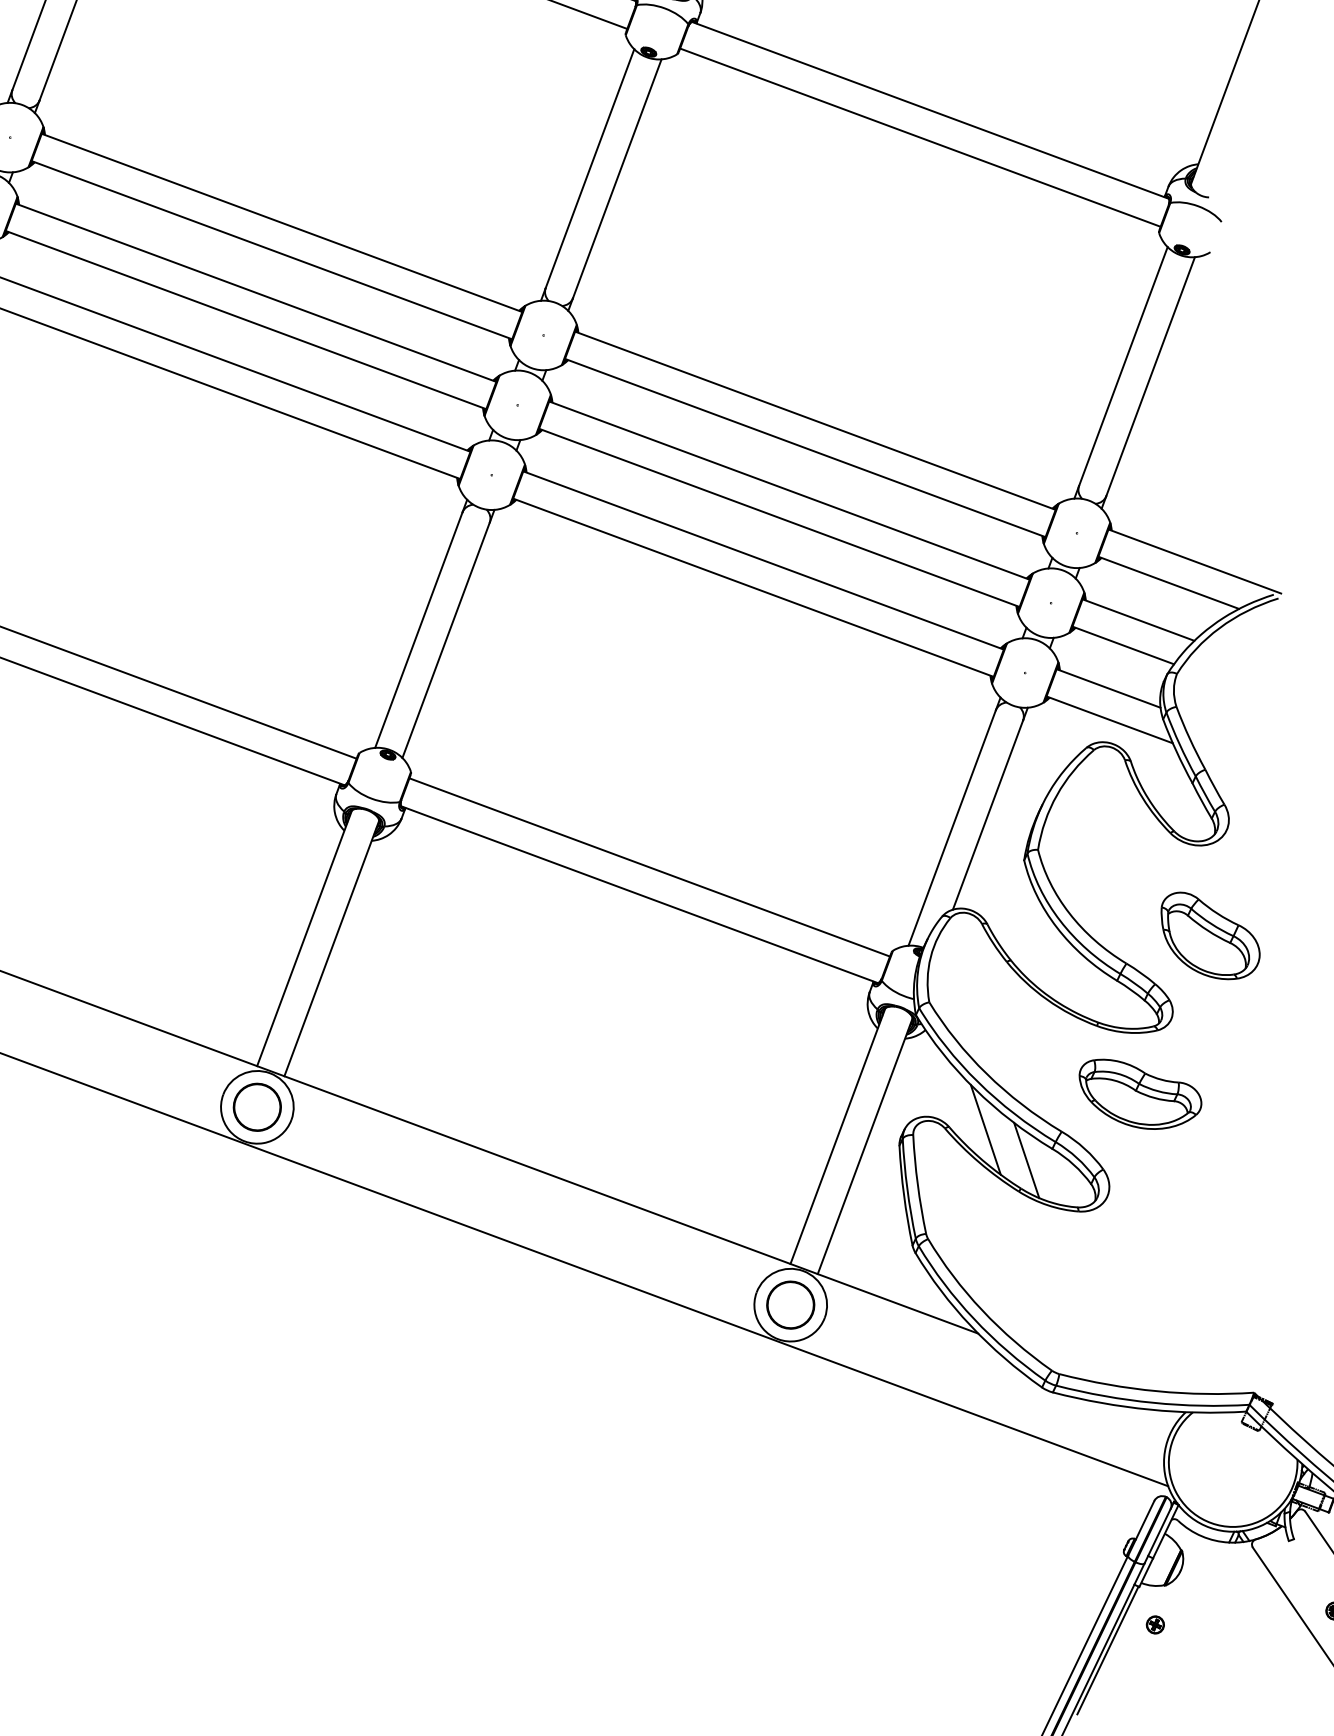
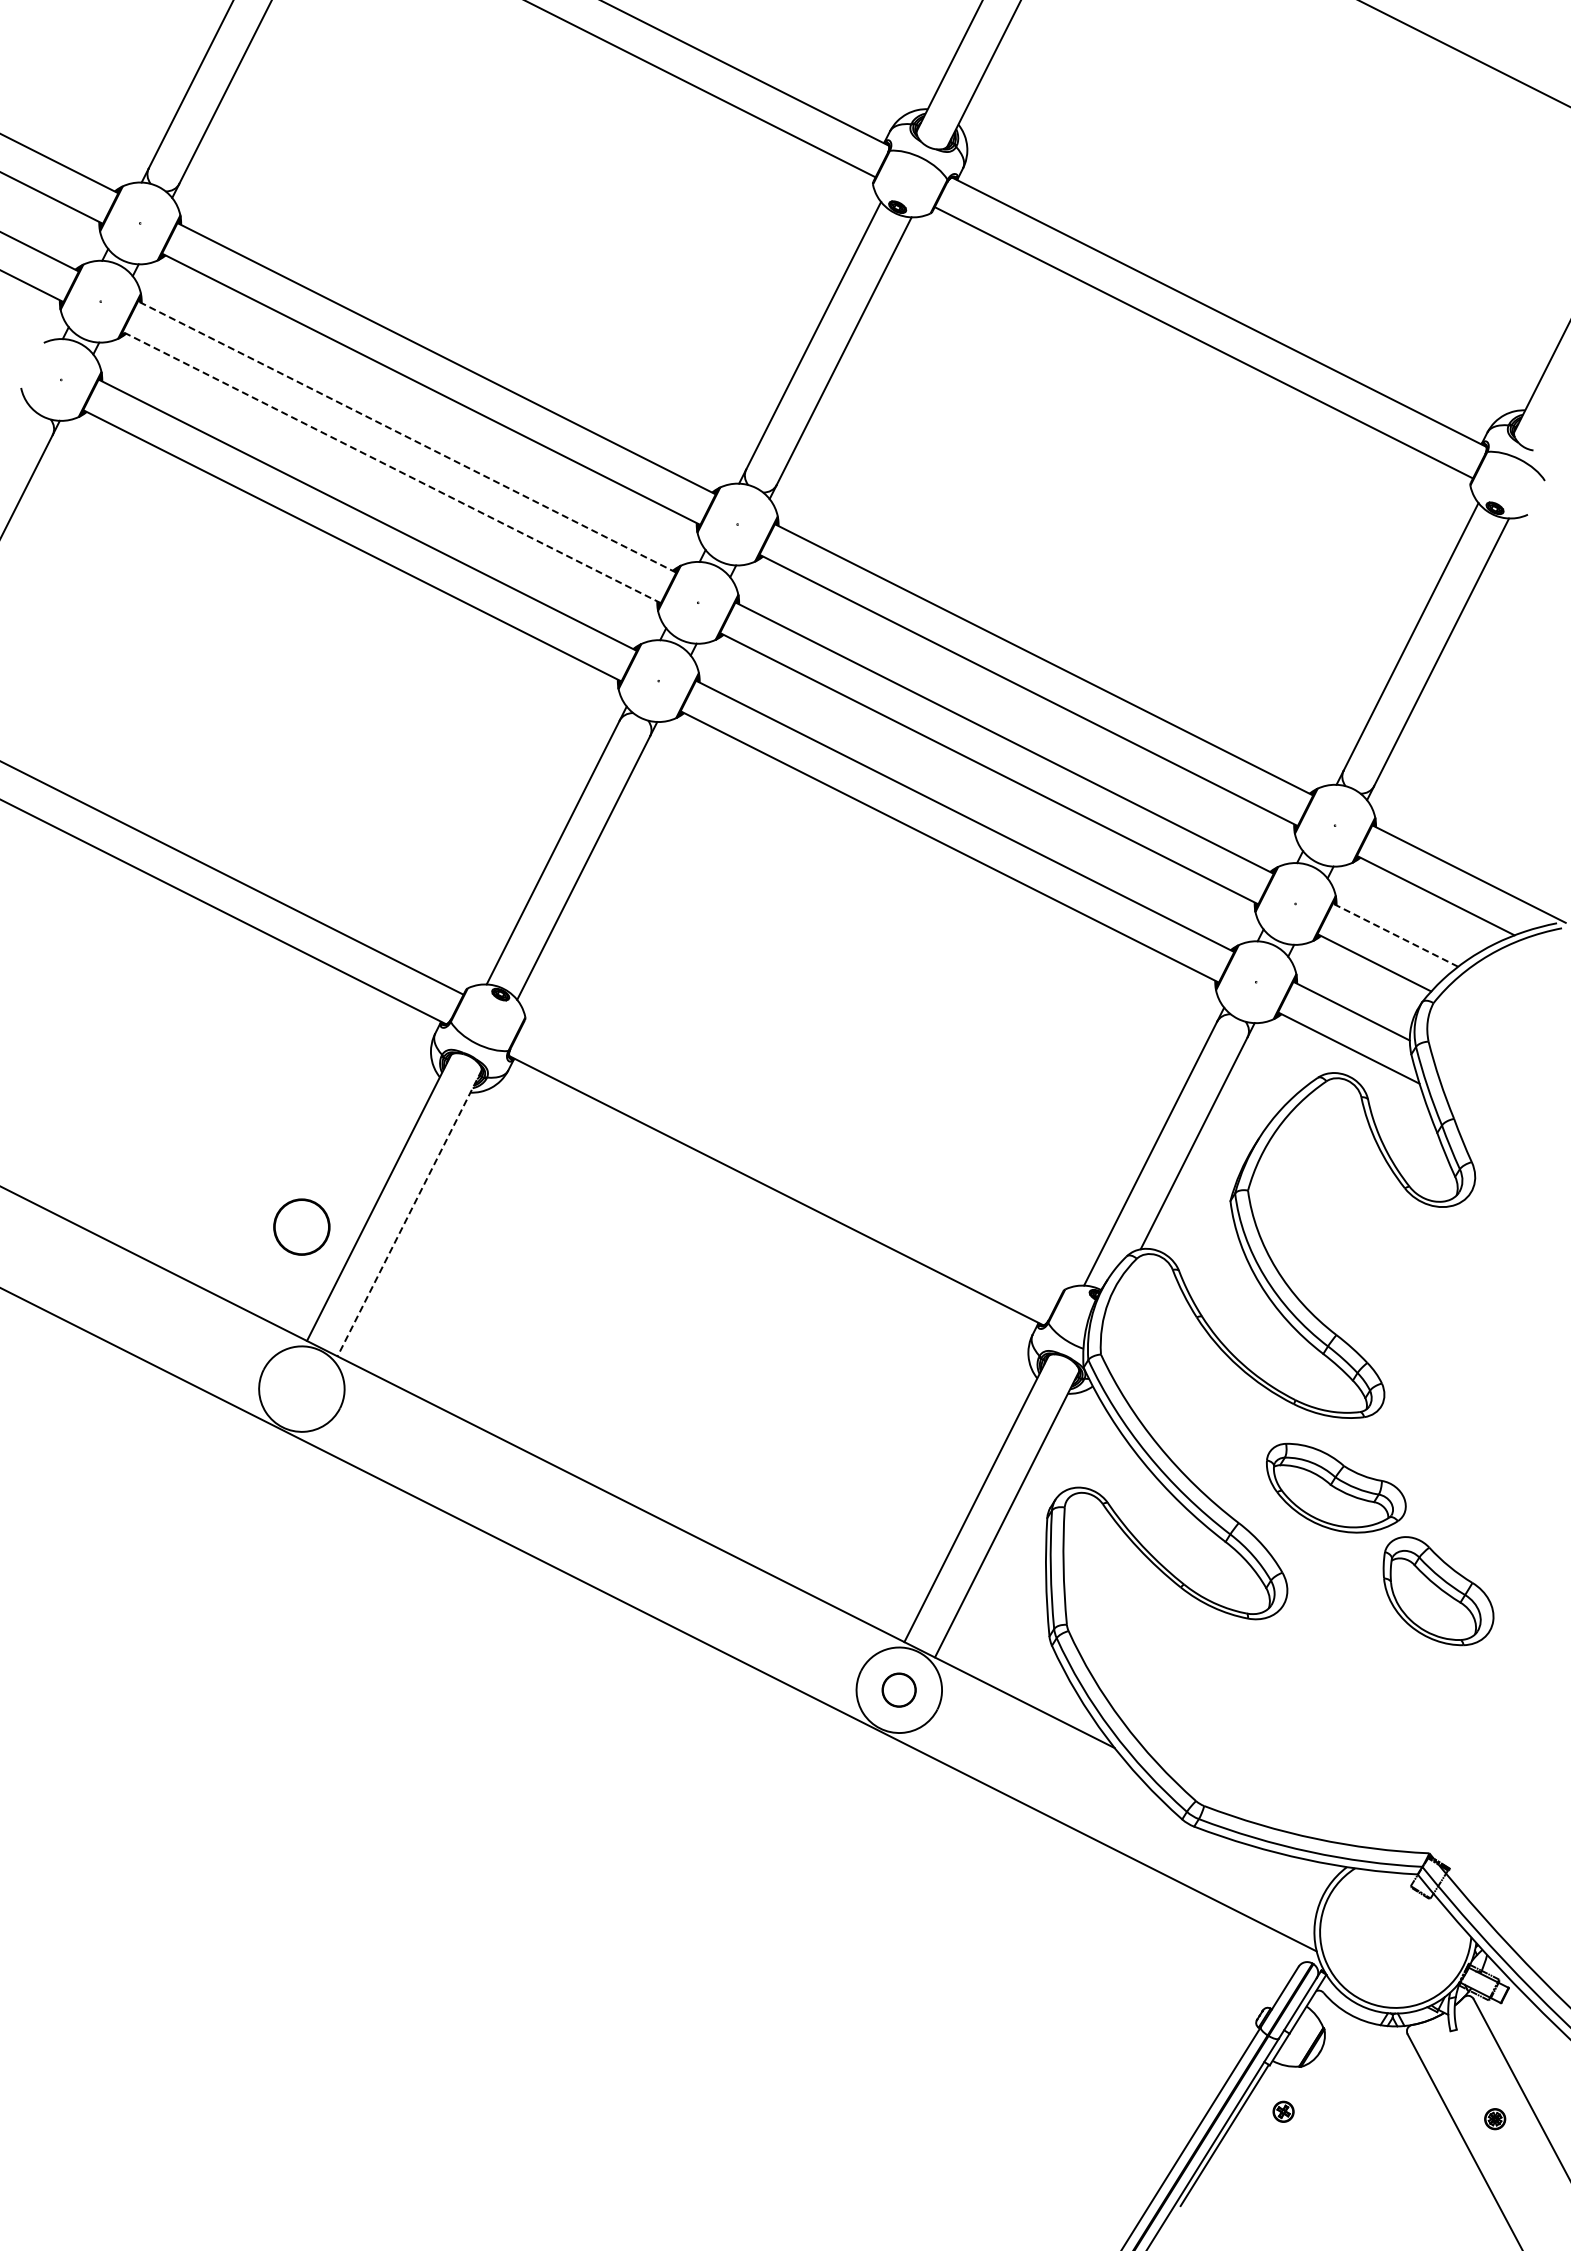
line: (255, 292) -> (406, 436), solid -> dashed
line: (245, 320) -> (391, 467), solid -> dashed
line: (1138, 619) -> (1395, 934), solid -> dashed
line: (649, 866) -> (791, 1159), removed
part: (1210, 935) -> (1438, 1591), moved
line: (331, 948) -> (409, 1213), solid -> dashed
circle: (256, 1106) -> (301, 1226), moved
line: (985, 1129) -> (1149, 1510), removed
line: (1026, 1160) -> (1193, 1551), removed
circle: (789, 1304) -> (898, 1689), size x0.6

